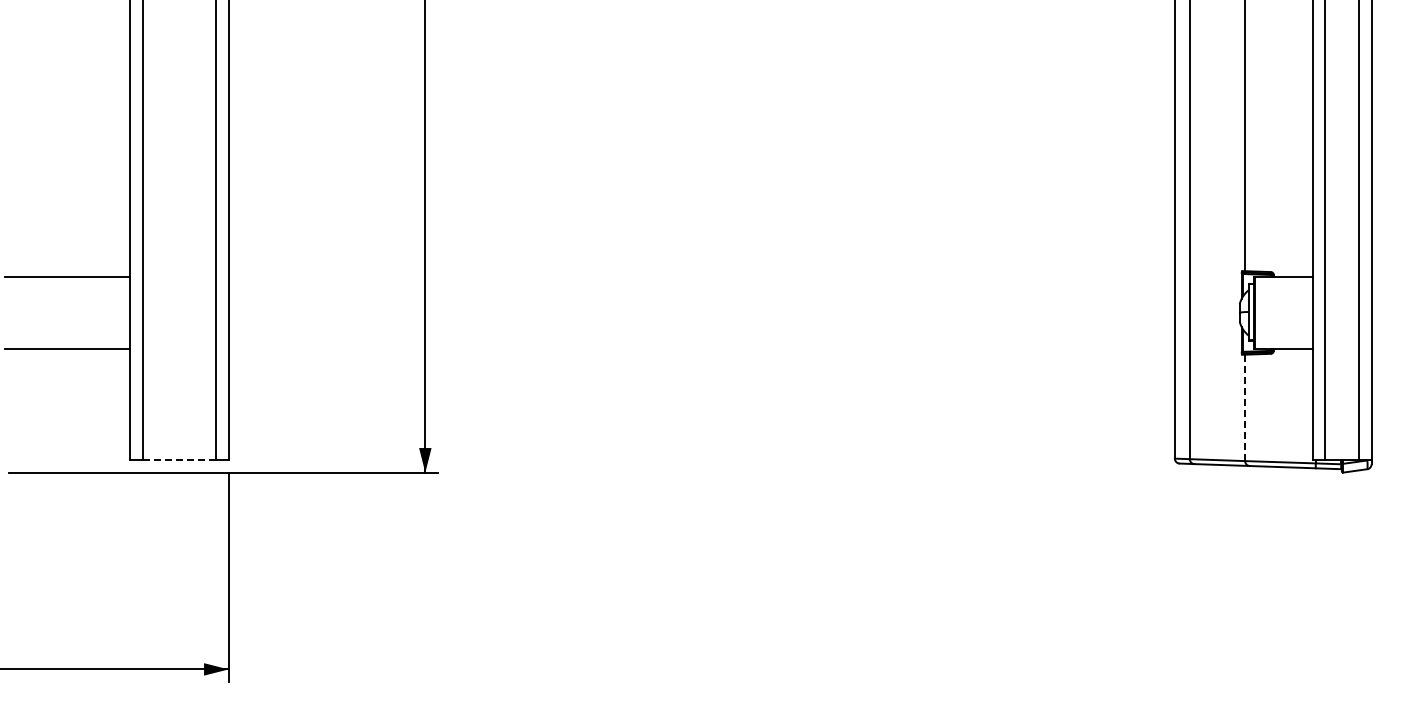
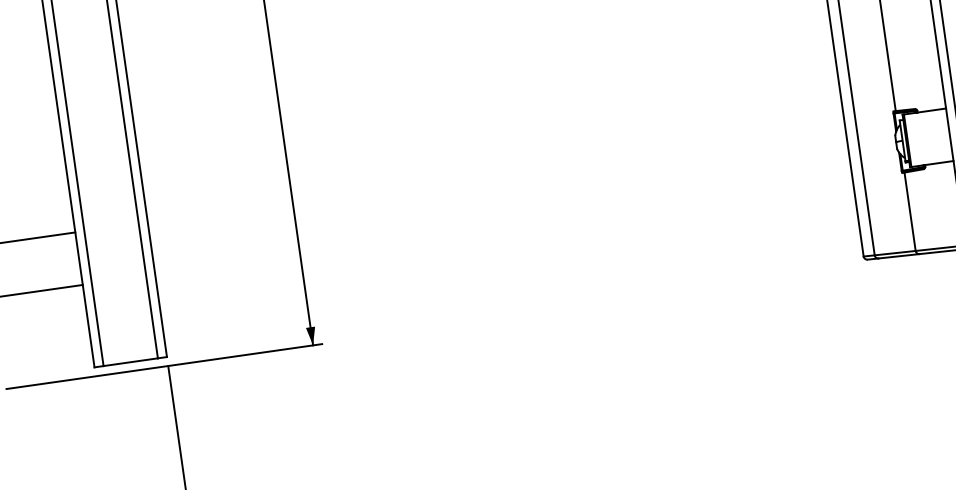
line: (1245, 407) -> (910, 211), dashed -> solid
line: (179, 460) -> (130, 362), dashed -> solid

